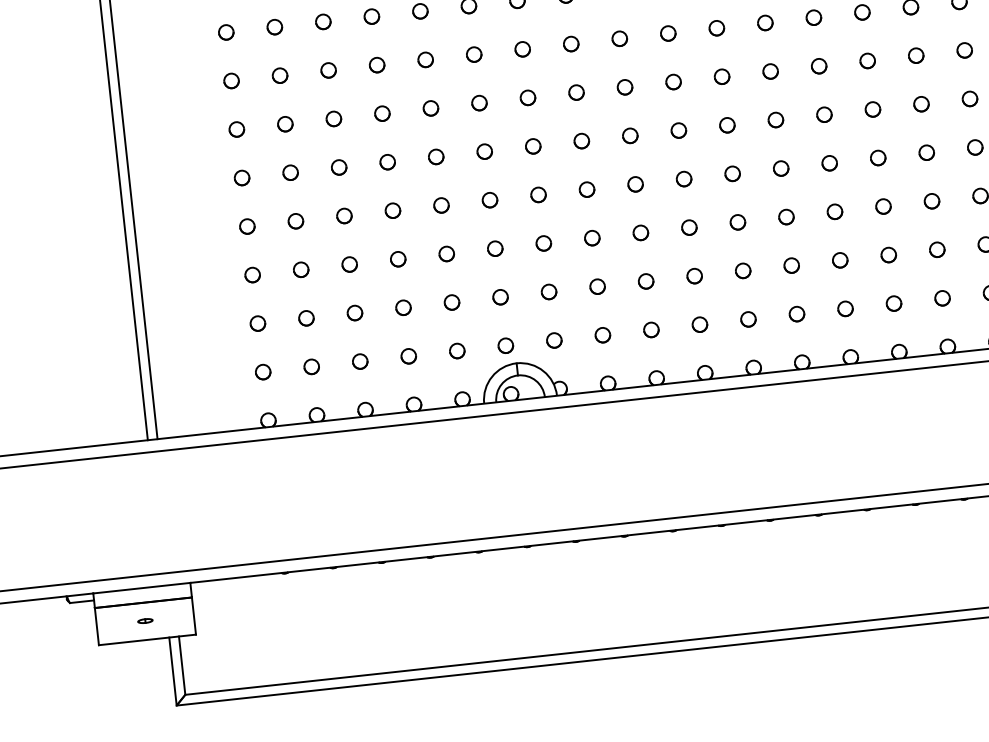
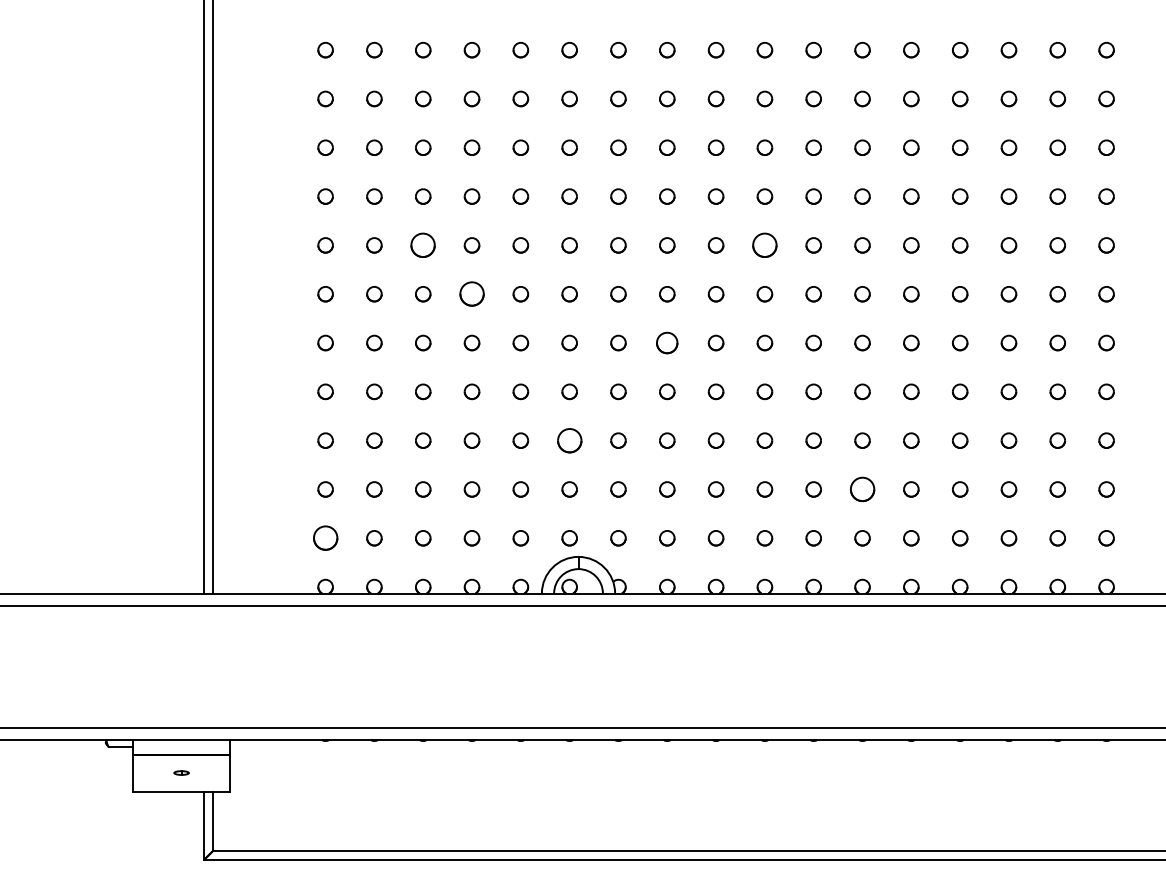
part: (667, 33) -> (764, 245), size x1.6
part: (328, 70) -> (423, 245), size x1.6
part: (381, 114) -> (471, 294), size x1.6
part: (581, 140) -> (667, 342), size x1.4
part: (495, 248) -> (569, 440), size x1.6
part: (791, 265) -> (862, 489), size x1.6
part: (263, 372) -> (325, 538), size x1.6

